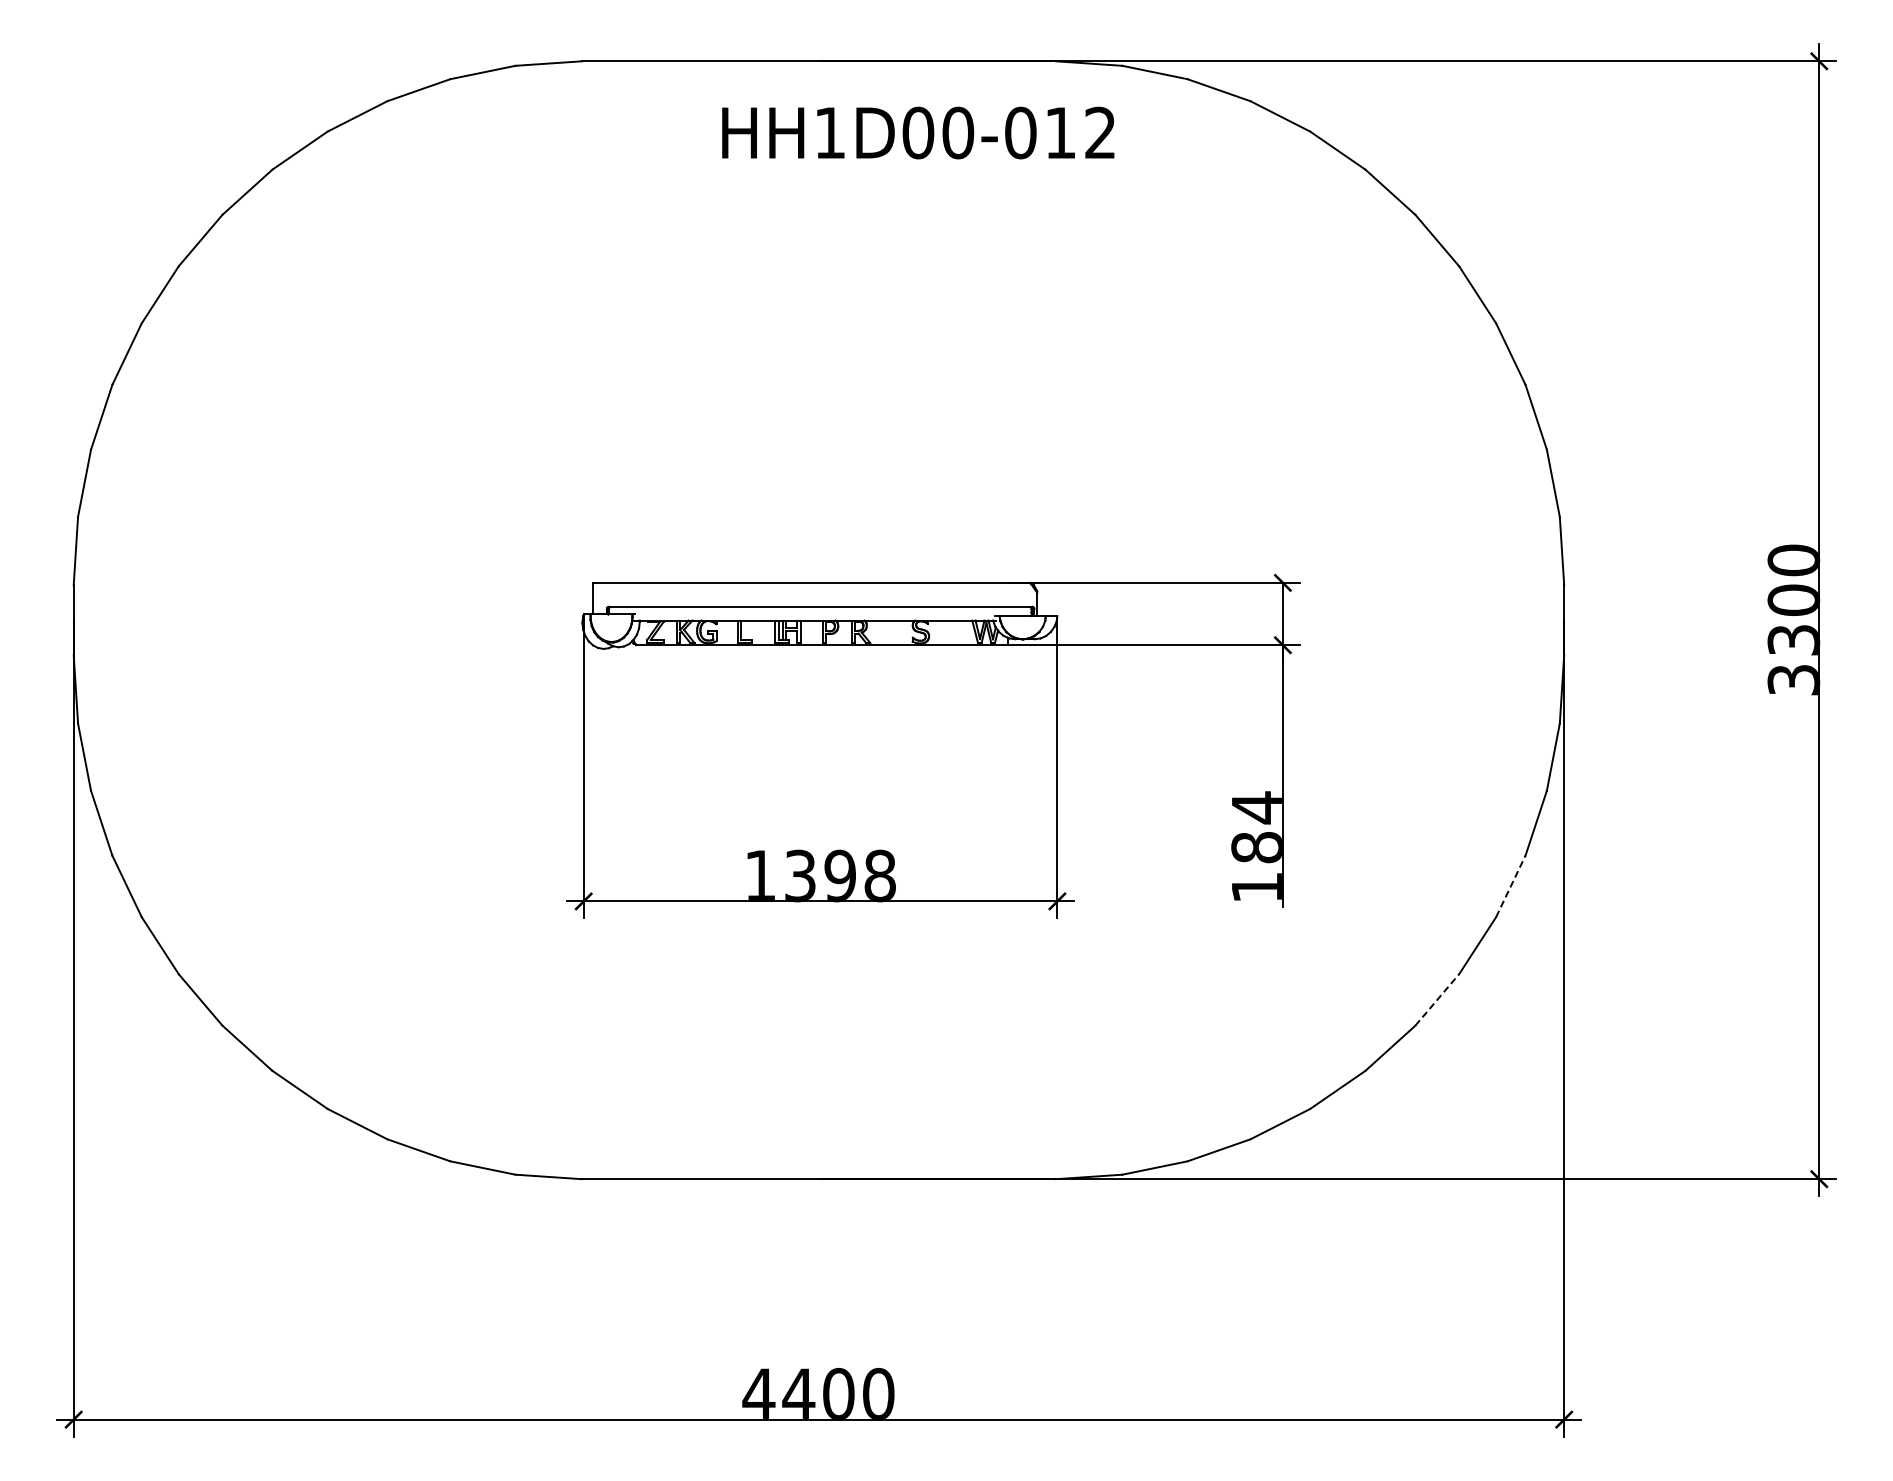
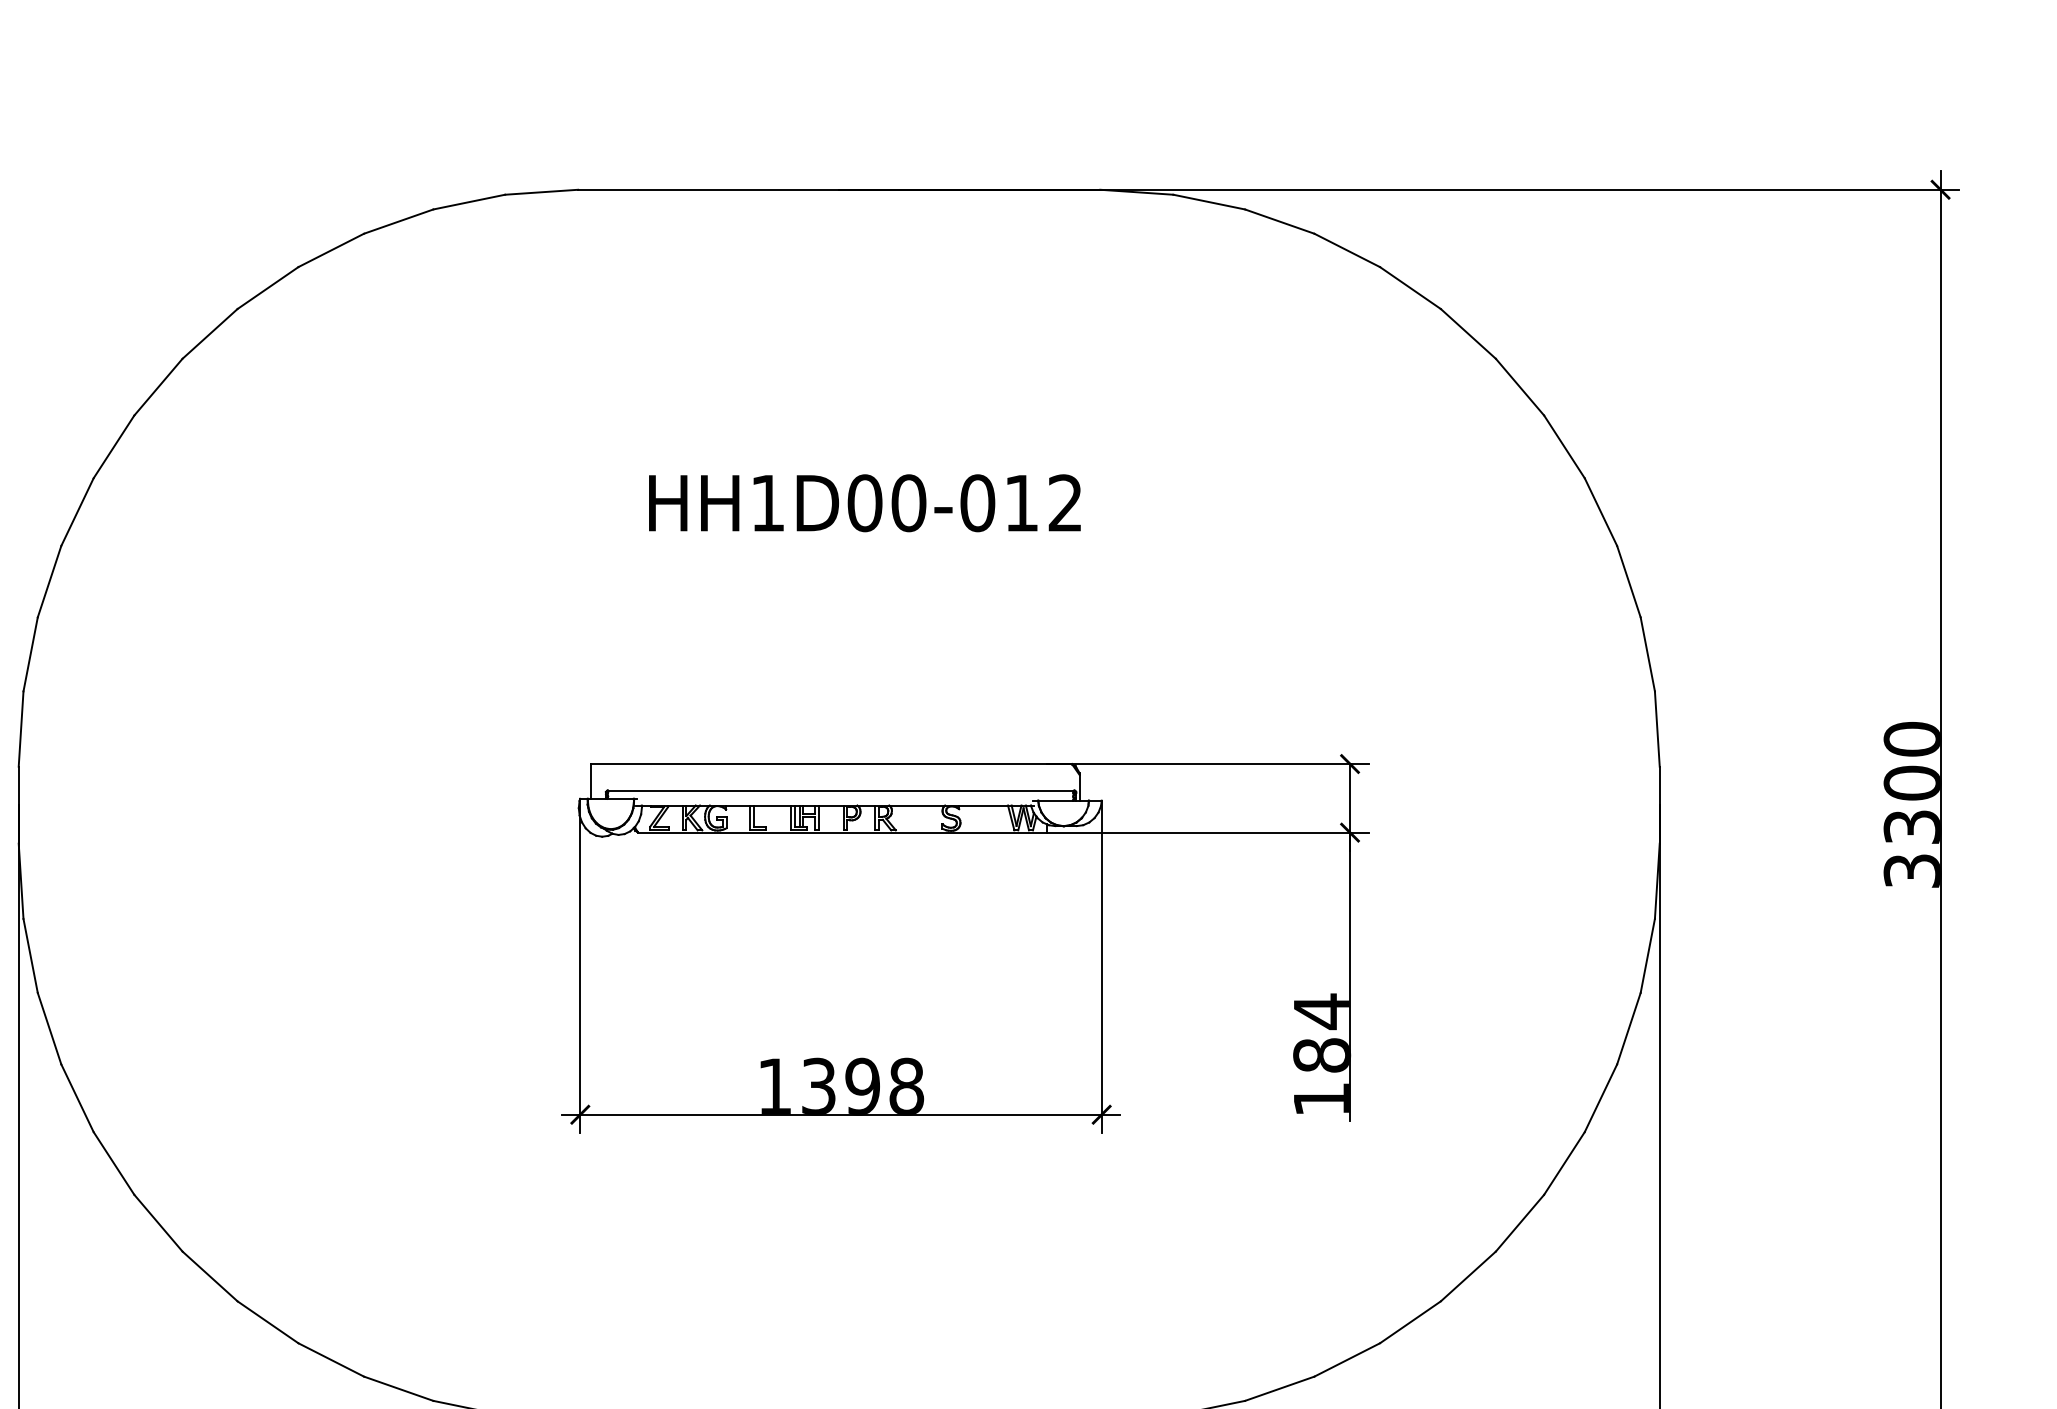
text: (918, 132) -> (865, 502), moved
line: (1511, 886) -> (1601, 1098), dashed -> solid
line: (1437, 999) -> (1520, 1222), dashed -> solid

